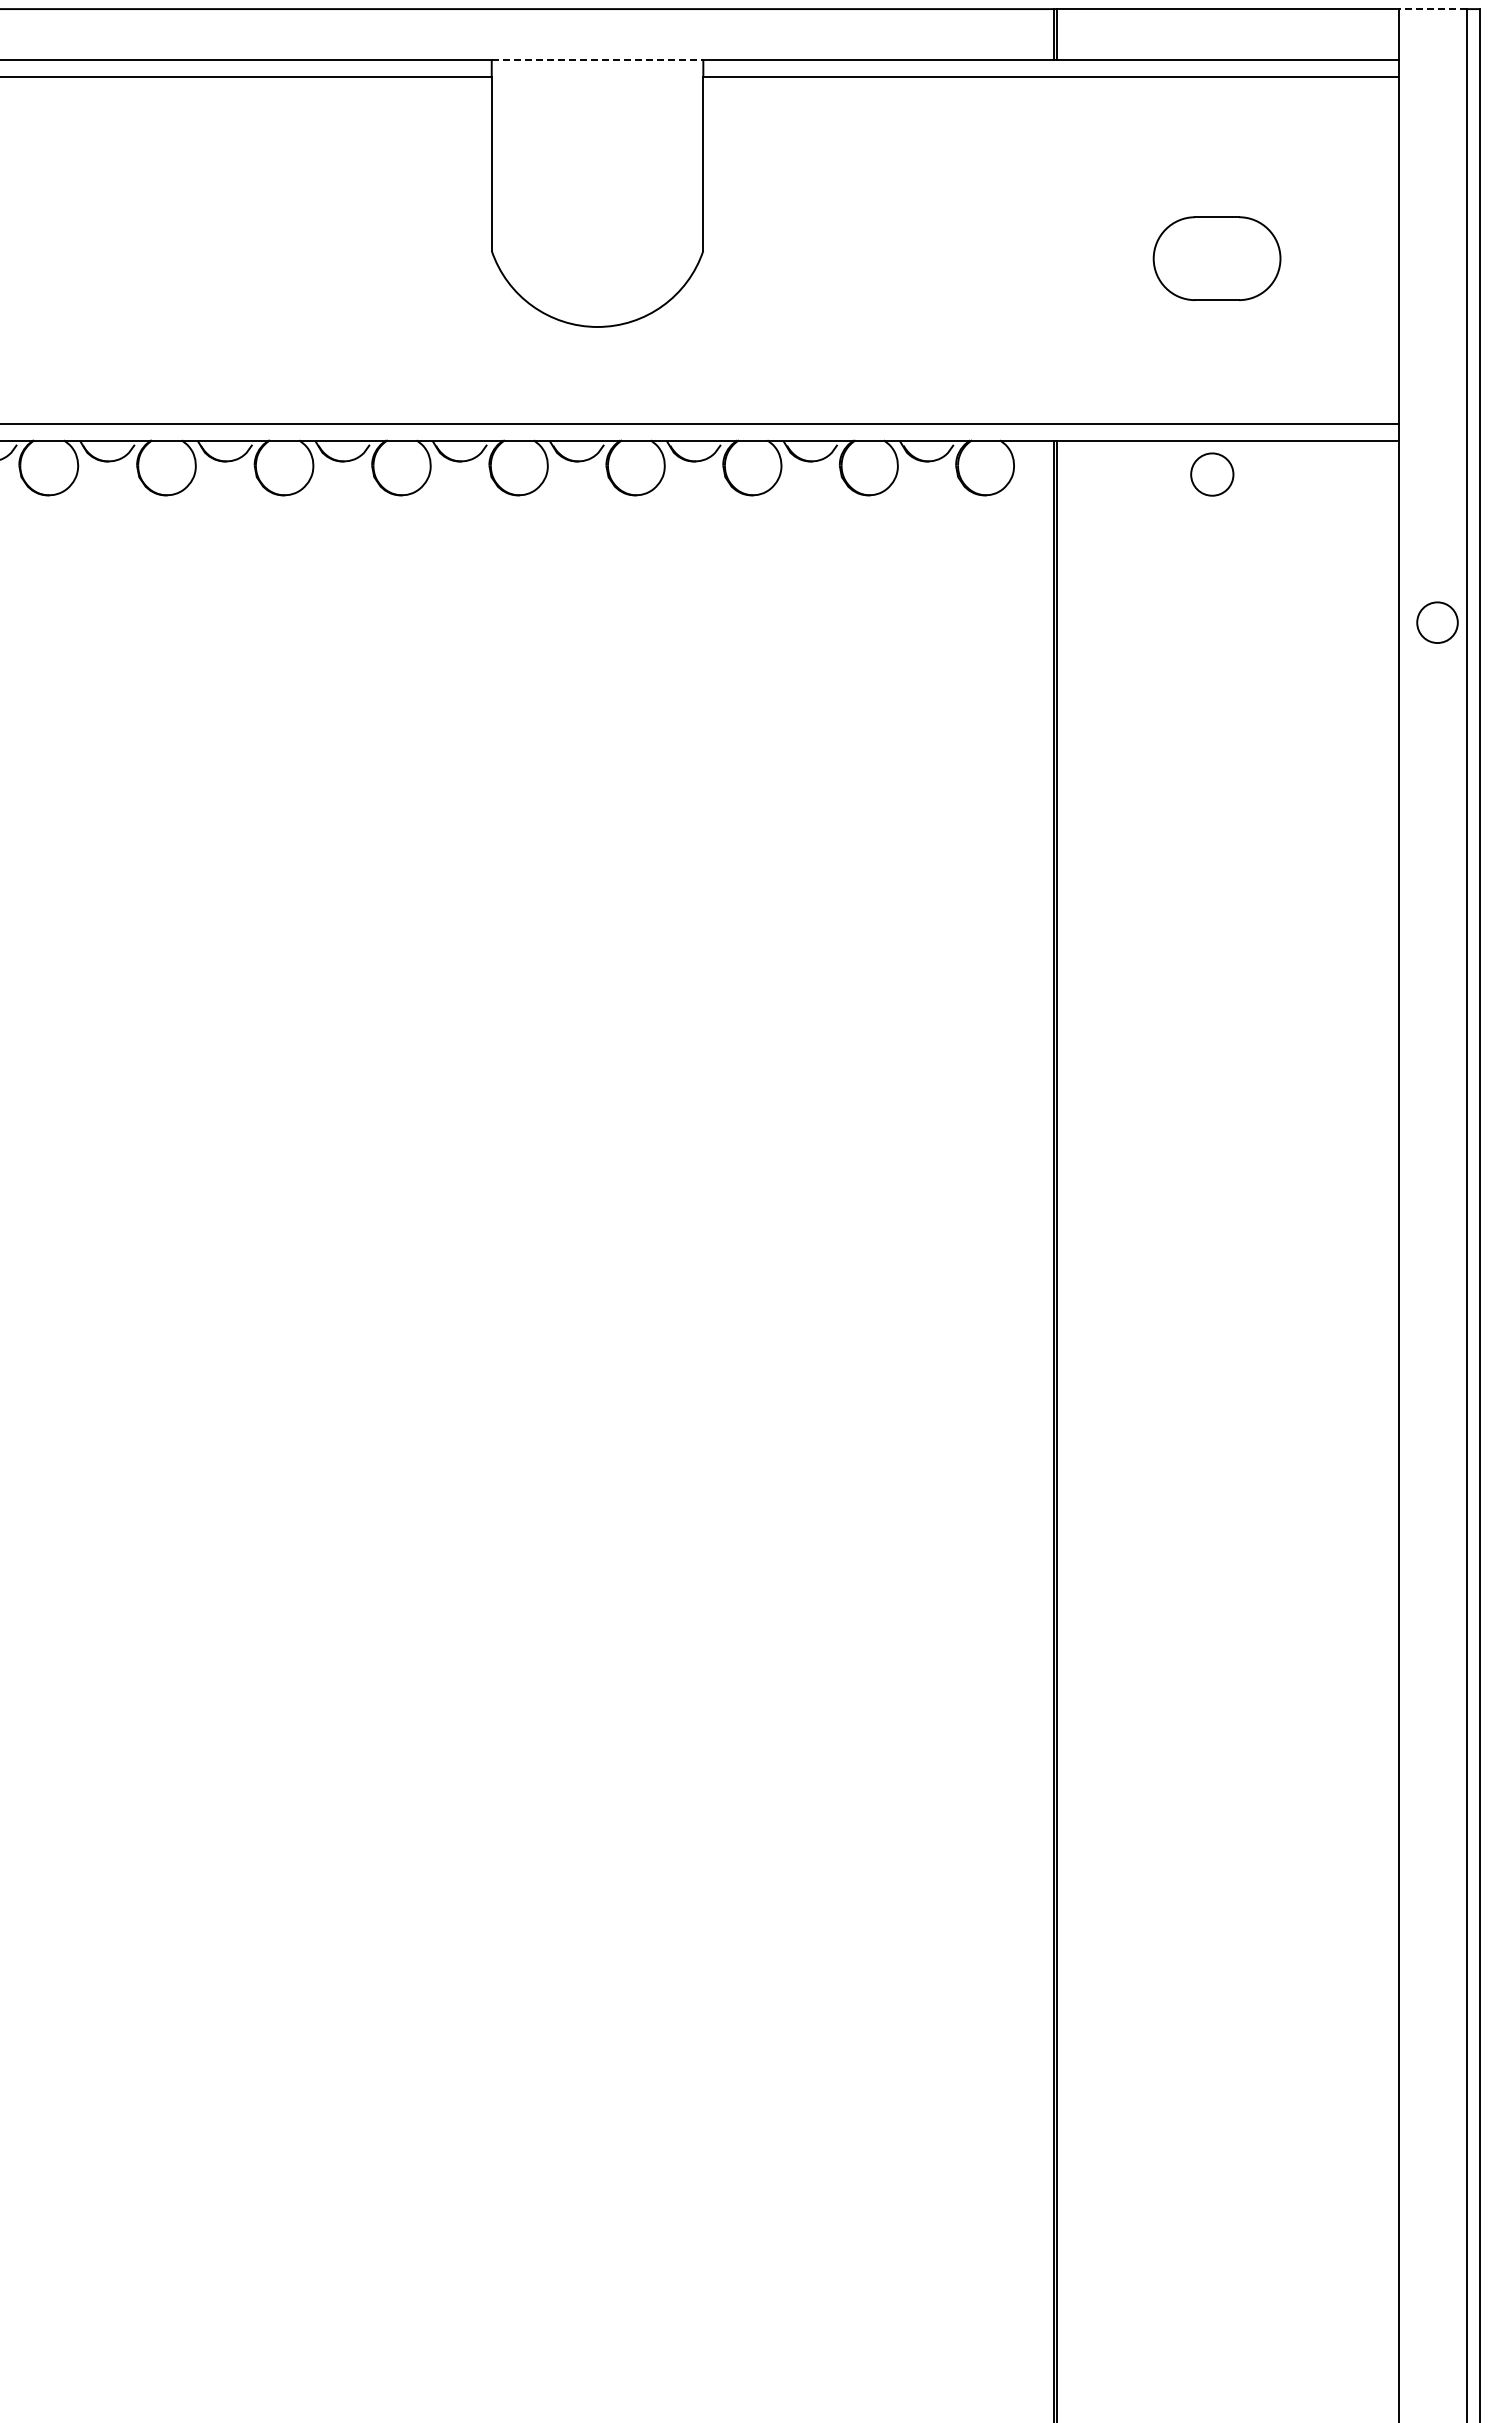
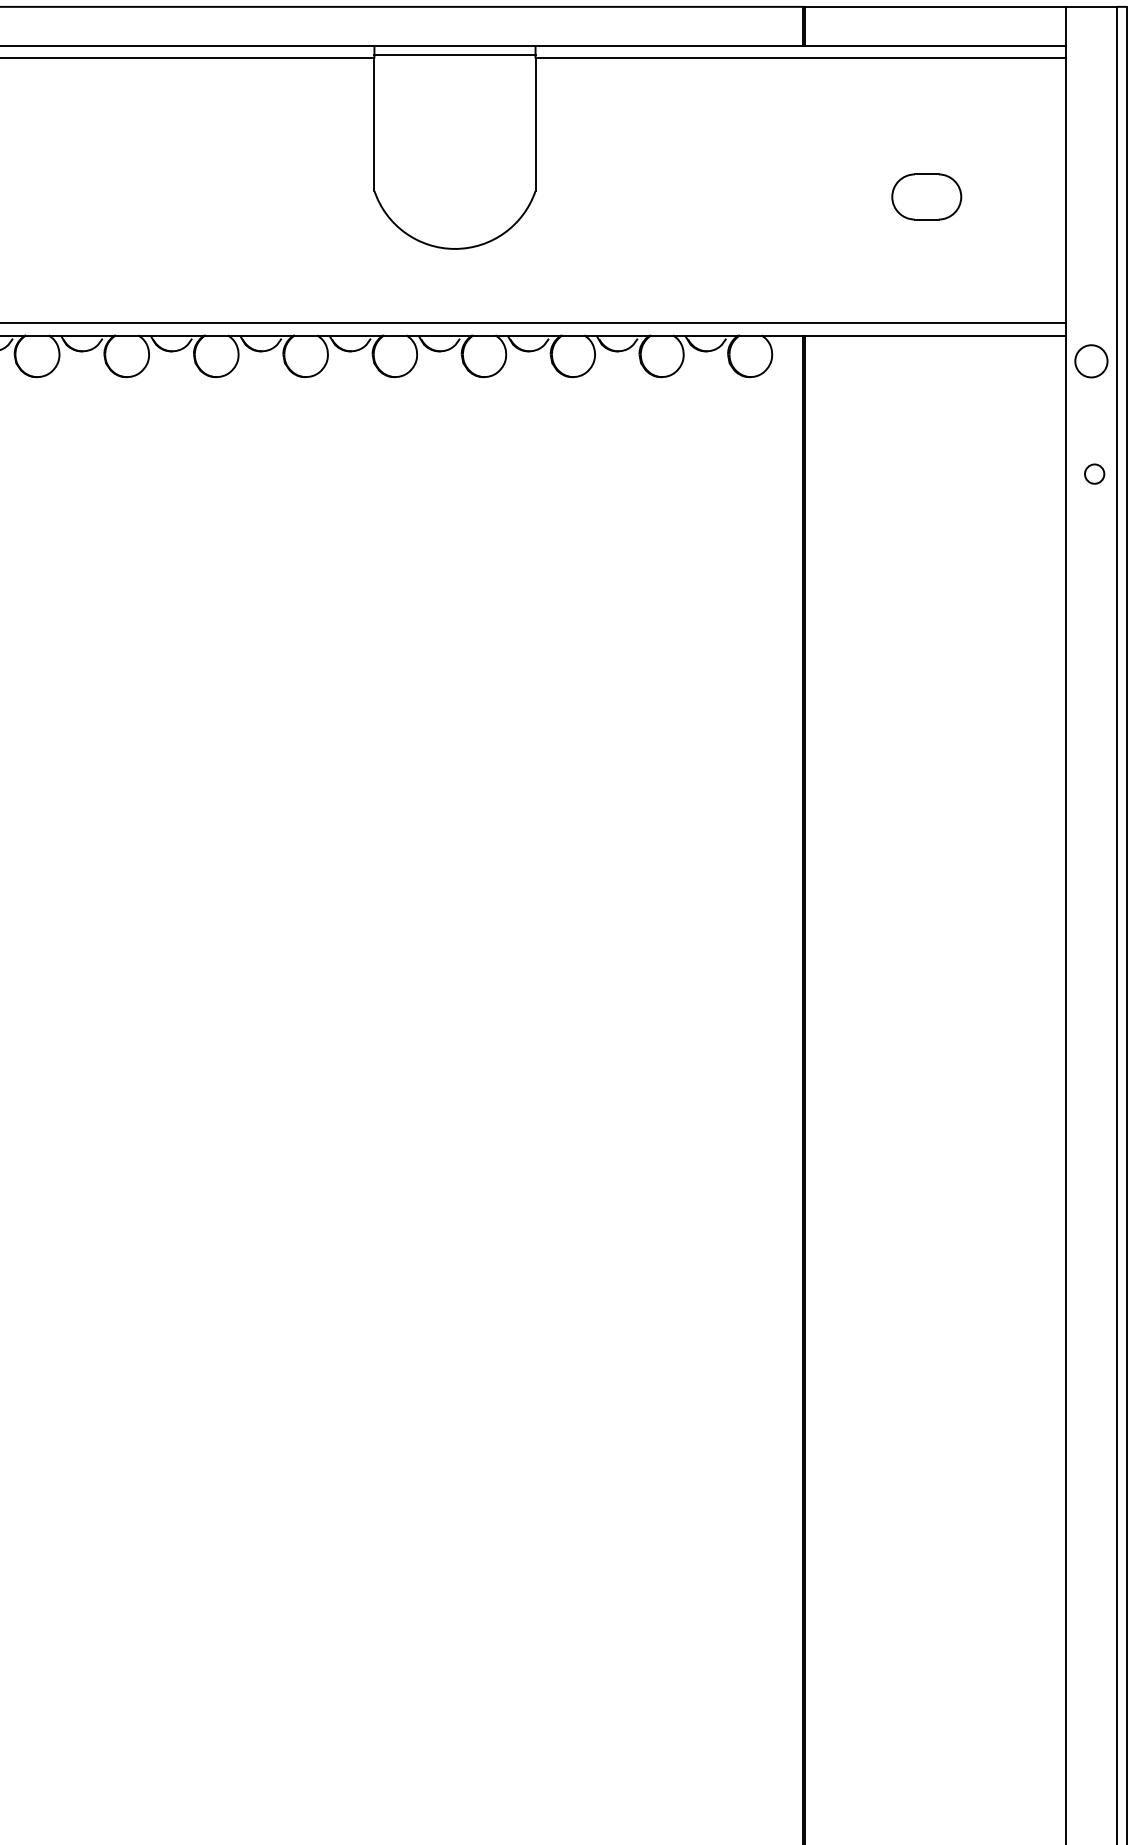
line: (1433, 9) -> (1091, 7), dashed -> solid
line: (597, 59) -> (454, 45), dashed -> solid
line: (597, 72) -> (454, 55), added
part: (1216, 258) -> (926, 196), size x0.71
circle: (1212, 474) -> (1091, 361), moved
circle: (1437, 622) -> (1094, 473), size x0.62

